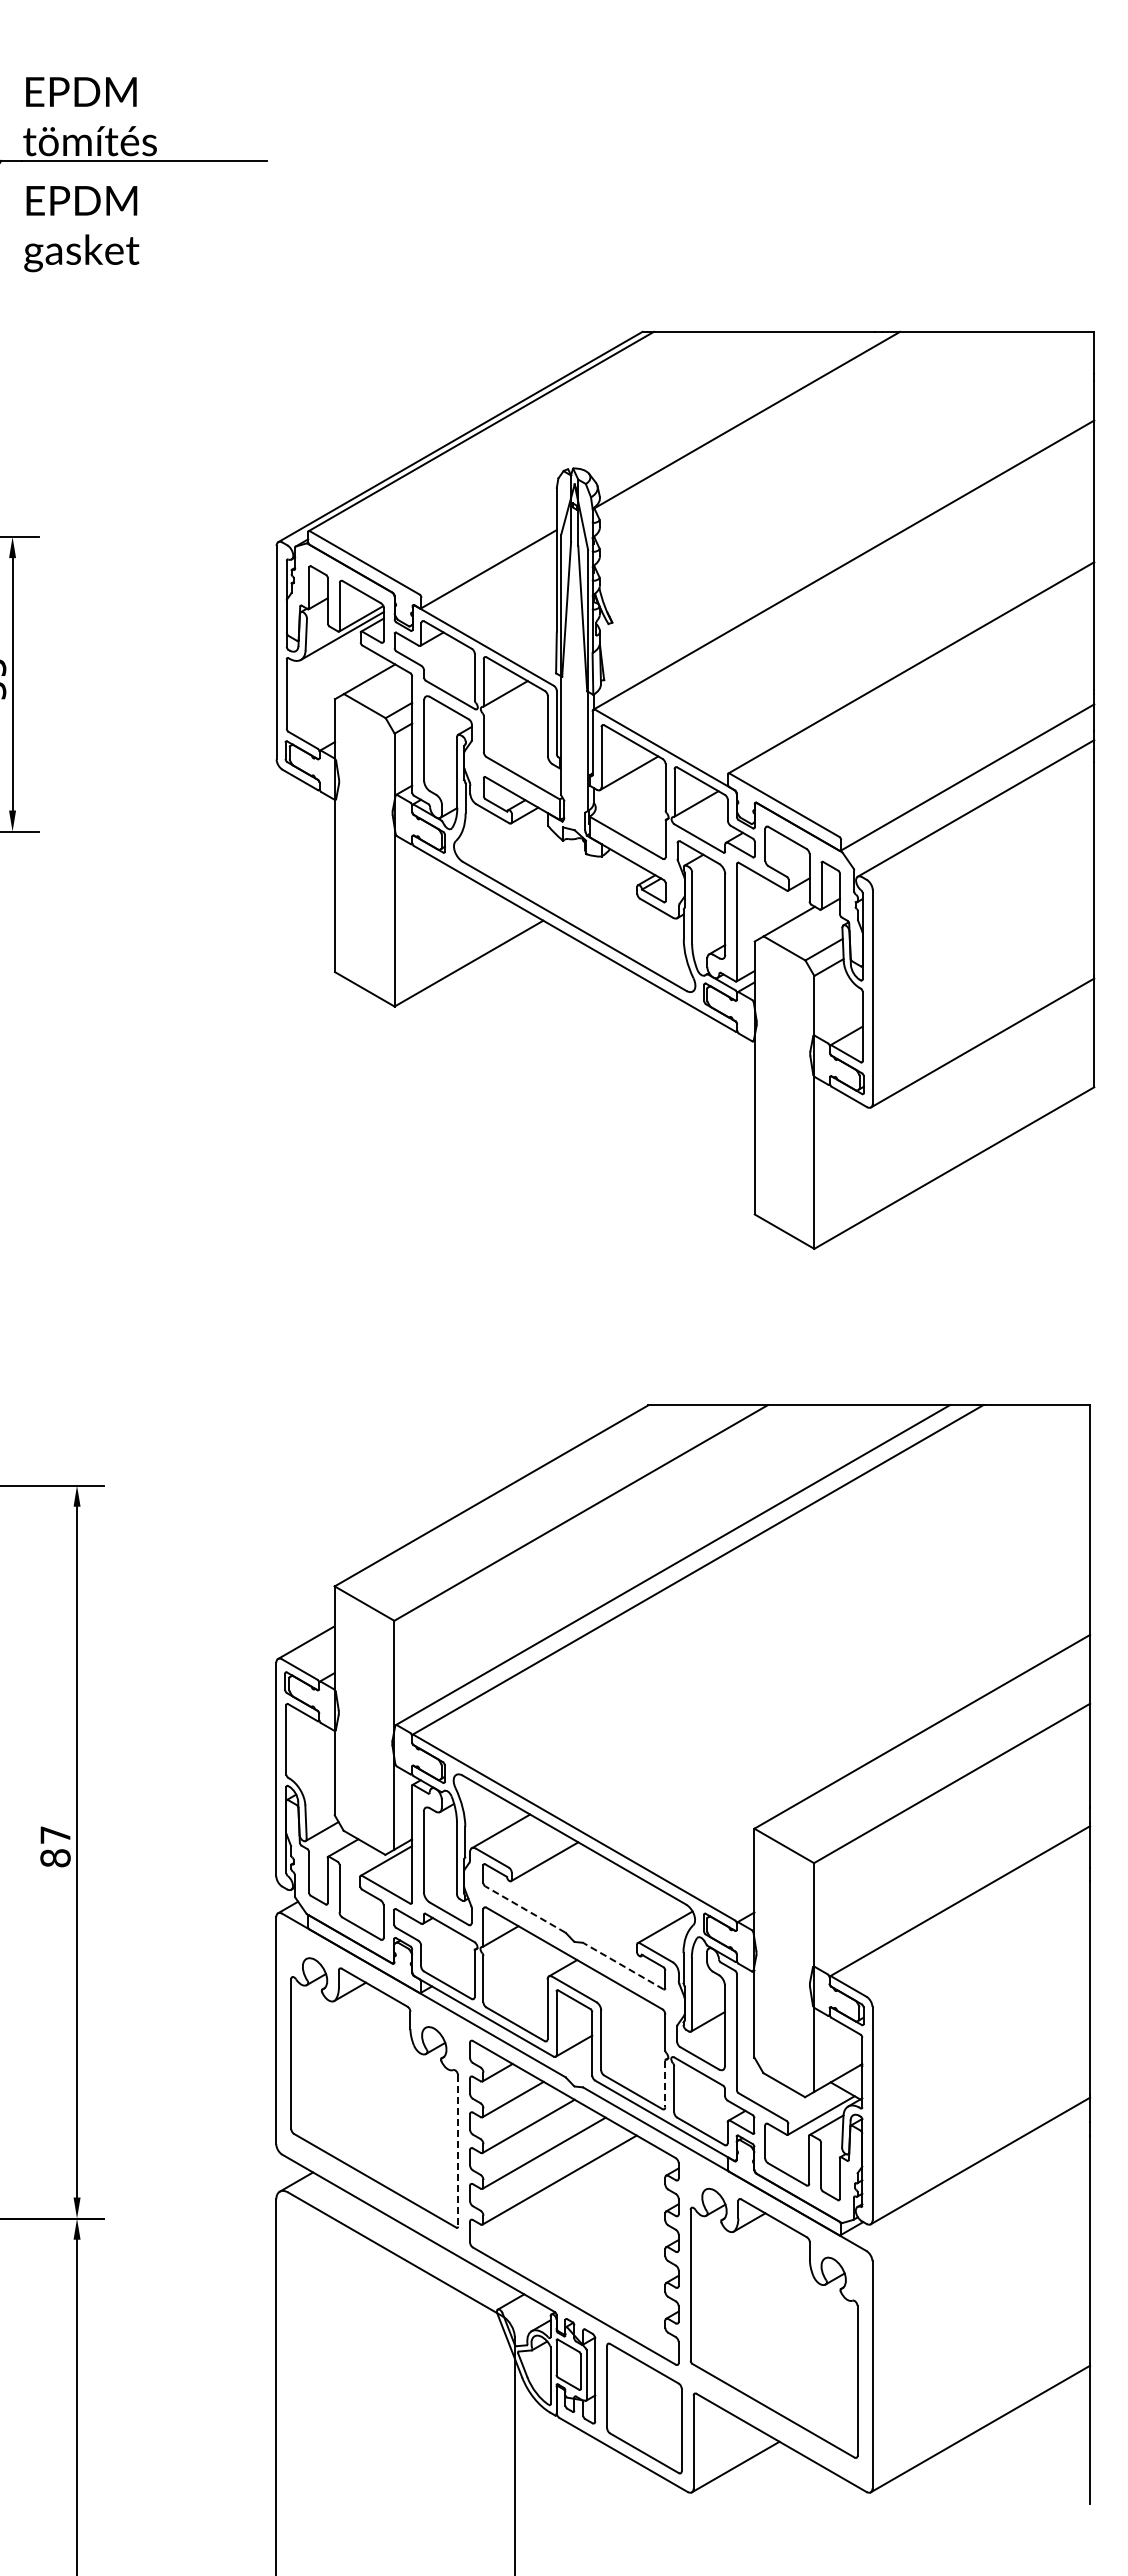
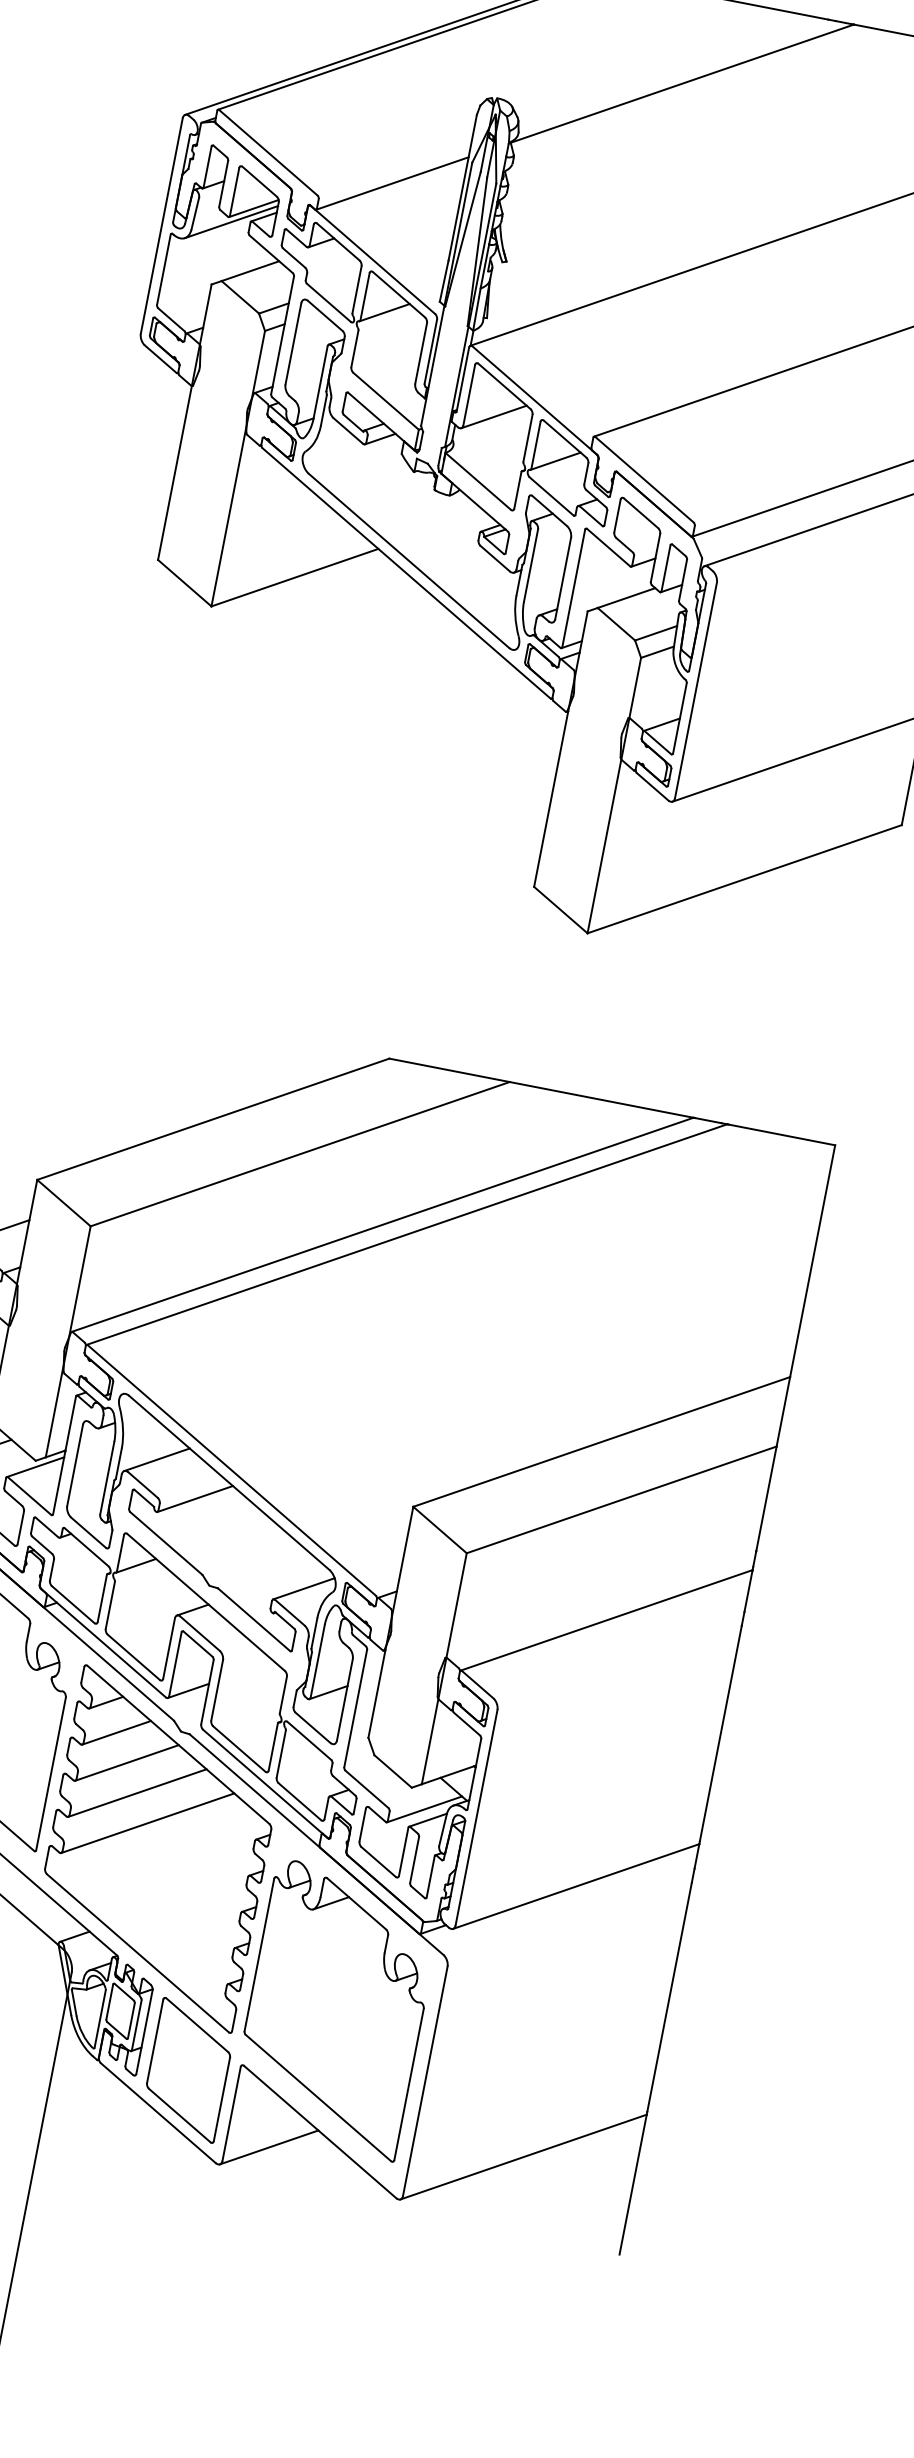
line: (524, 1909) -> (165, 1543), dashed -> solid
line: (623, 1965) -> (254, 1619), dashed -> solid
line: (665, 2084) -> (273, 1747), dashed -> solid
line: (458, 2151) -> (51, 1774), dashed -> solid

